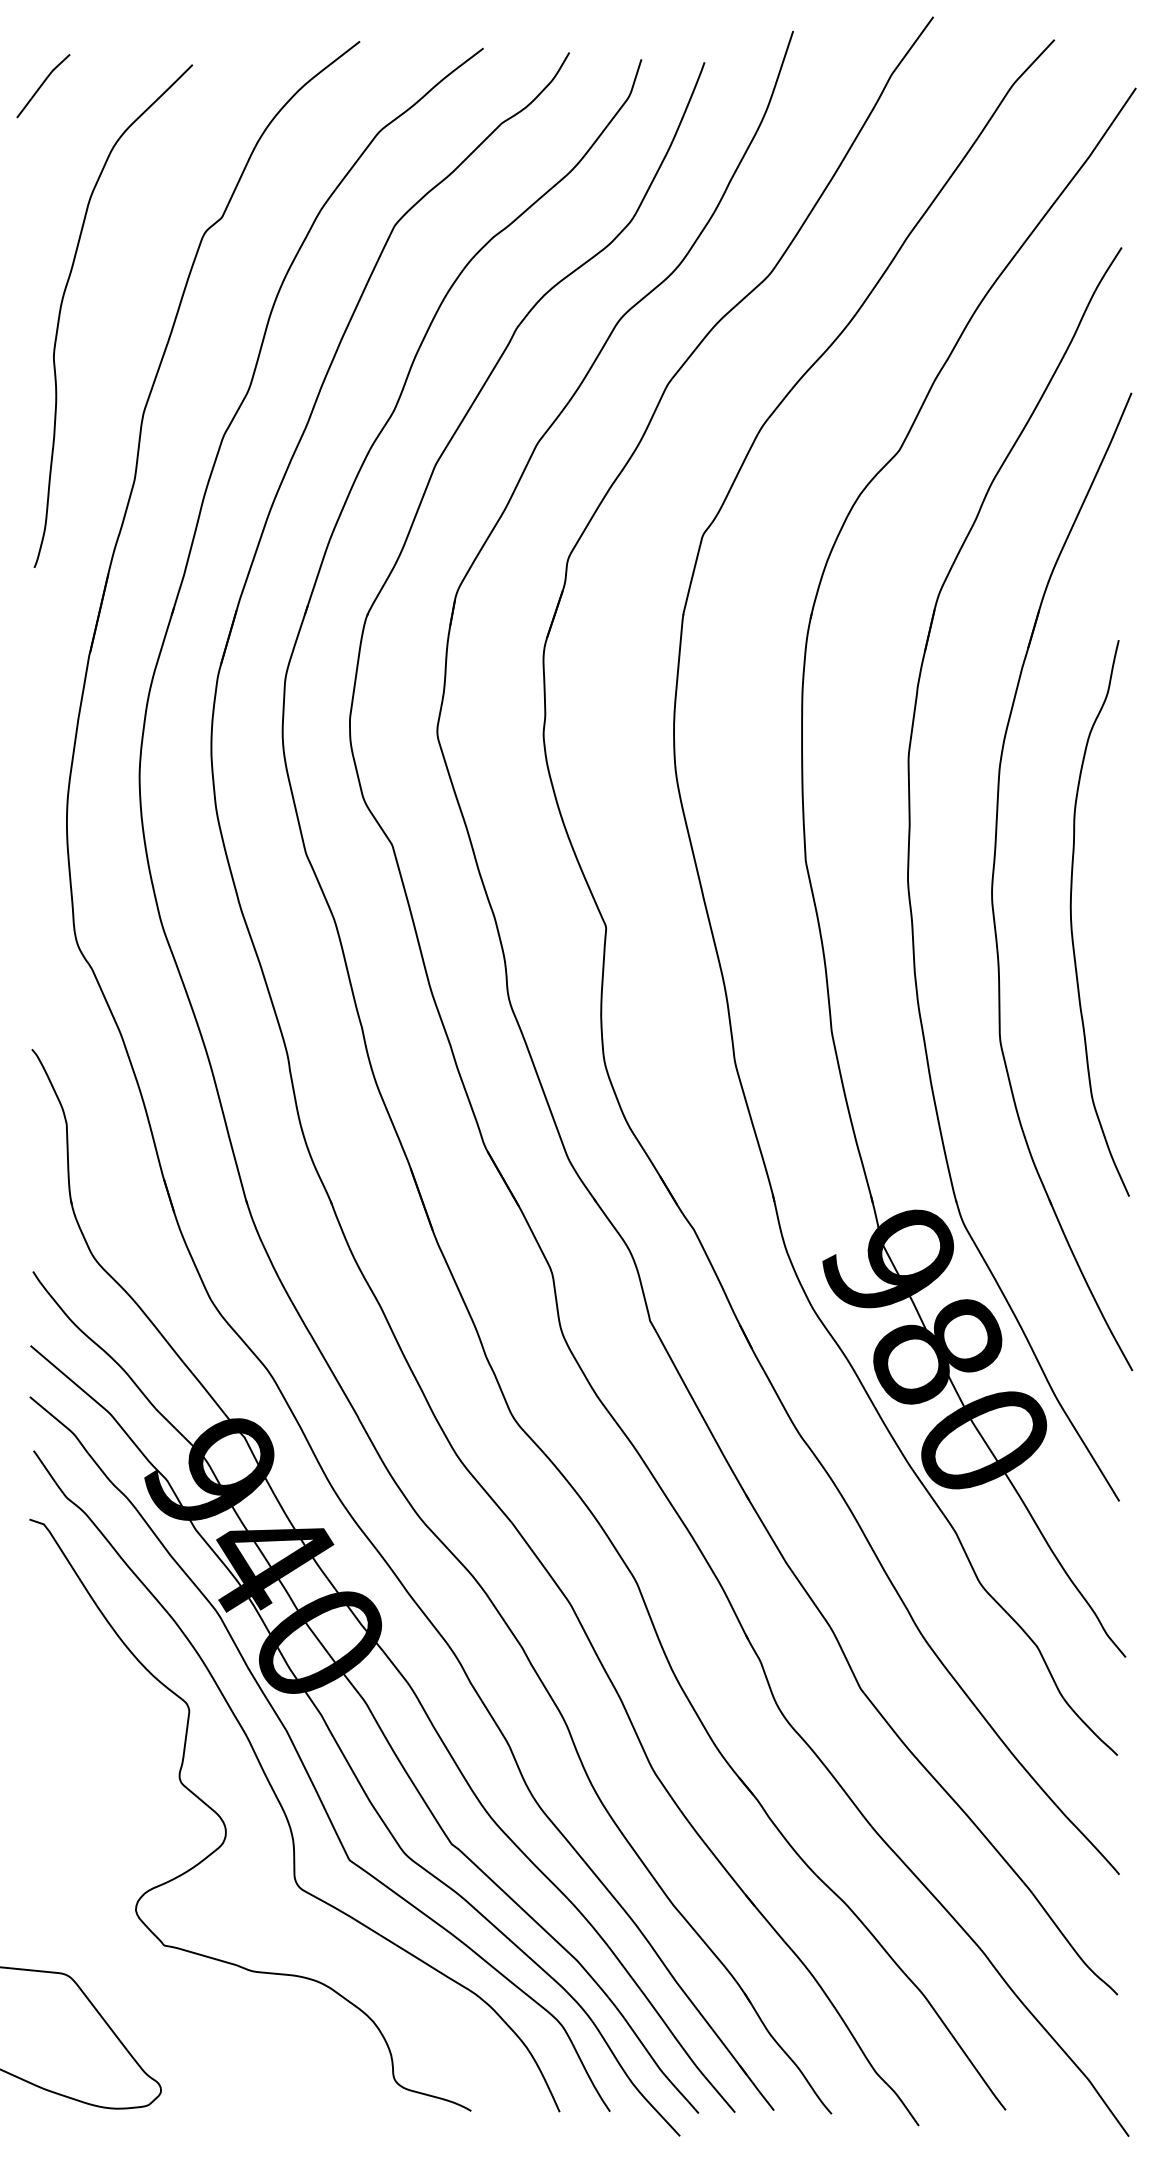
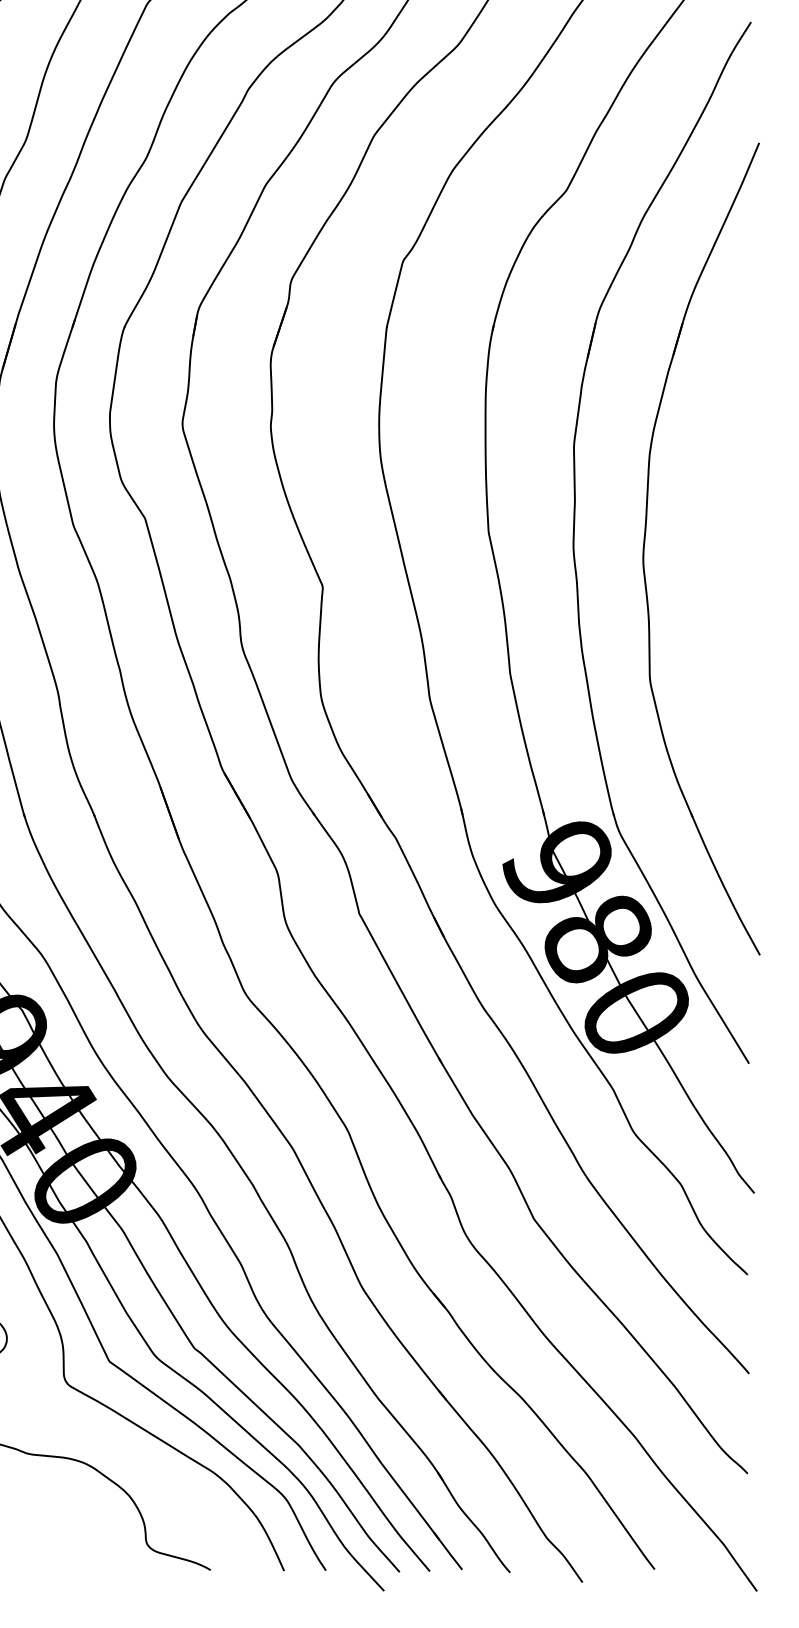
curve: (1072, 921) -> (710, 582), removed

